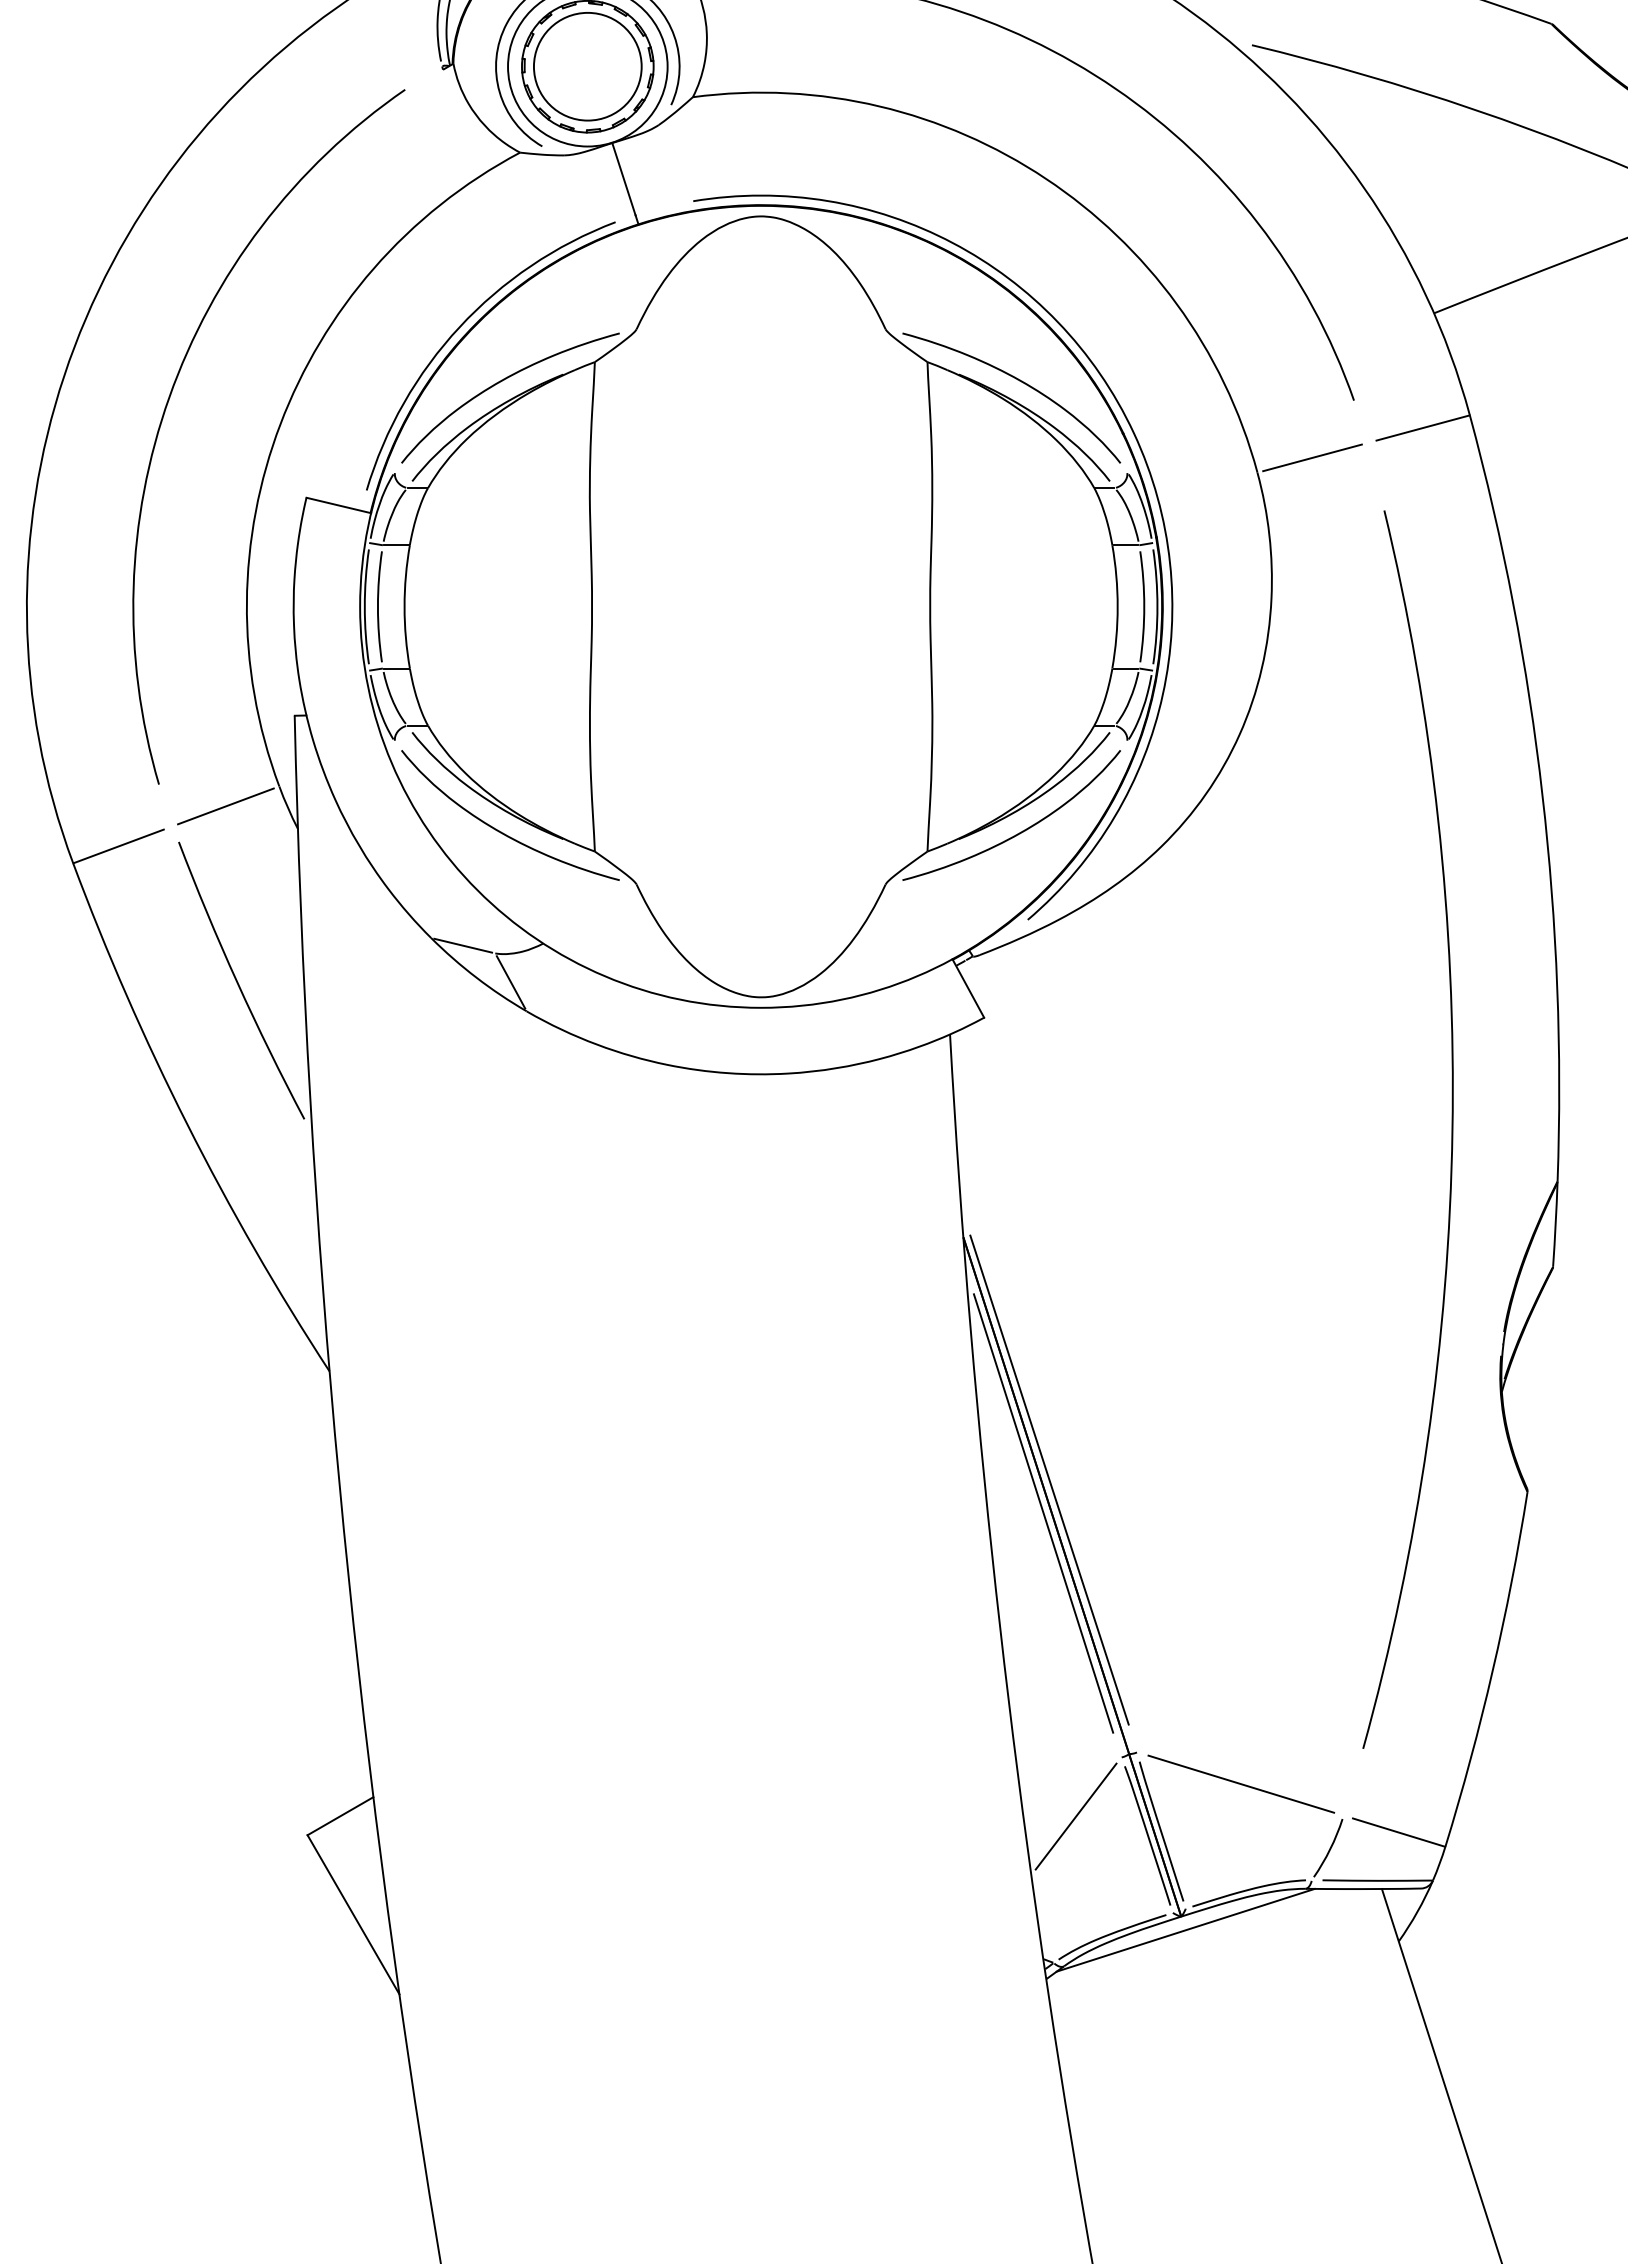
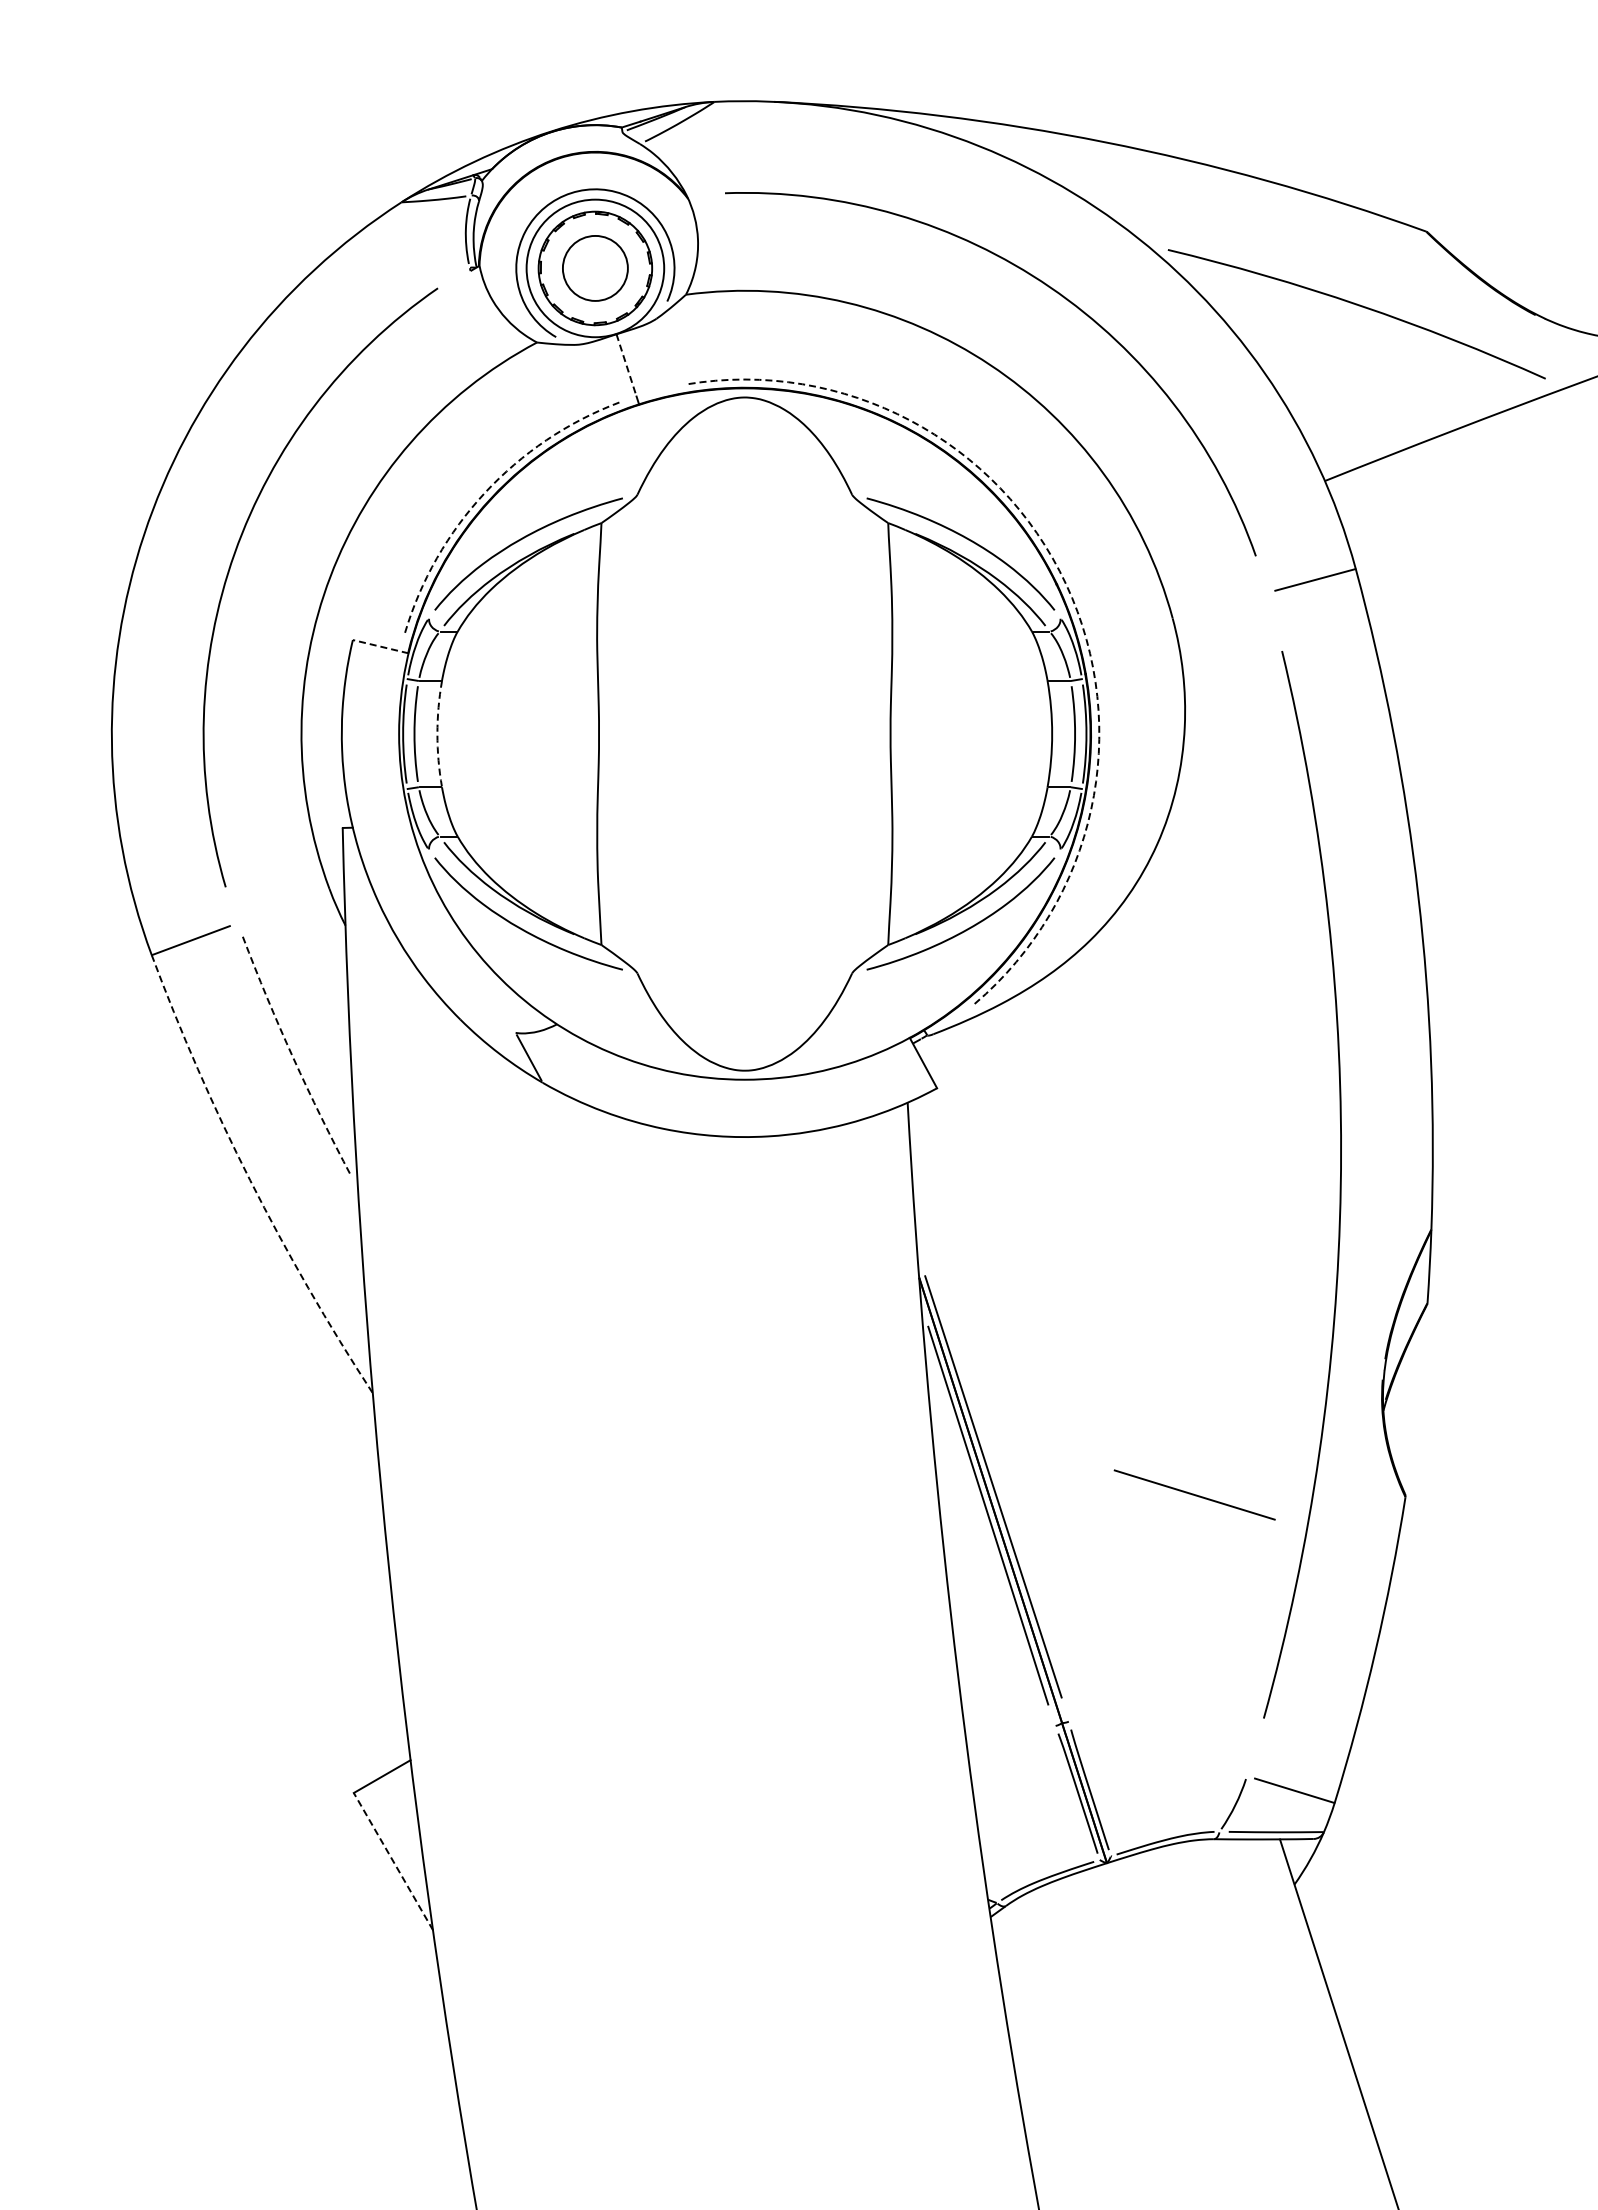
circle: (586, 66) -> (594, 268), size x0.7
line: (623, 179) -> (626, 365), solid -> dashed
arc: (459, 326) -> (484, 492), solid -> dashed
arc: (1134, 433) -> (1066, 584), solid -> dashed
line: (1311, 457) -> (1219, 605), removed
line: (338, 505) -> (380, 646), solid -> dashed
arc: (404, 607) -> (437, 734), solid -> dashed
line: (226, 805) -> (283, 905), removed
line: (462, 946) -> (487, 1026), removed
arc: (237, 982) -> (293, 1057), solid -> dashed
arc: (187, 1124) -> (250, 1180), solid -> dashed
line: (1241, 1783) -> (1194, 1494), moved
line: (1076, 1816) -> (1016, 1776), removed
line: (353, 1914) -> (393, 1861), solid -> dashed
line: (1185, 1929) -> (1110, 1874), removed

